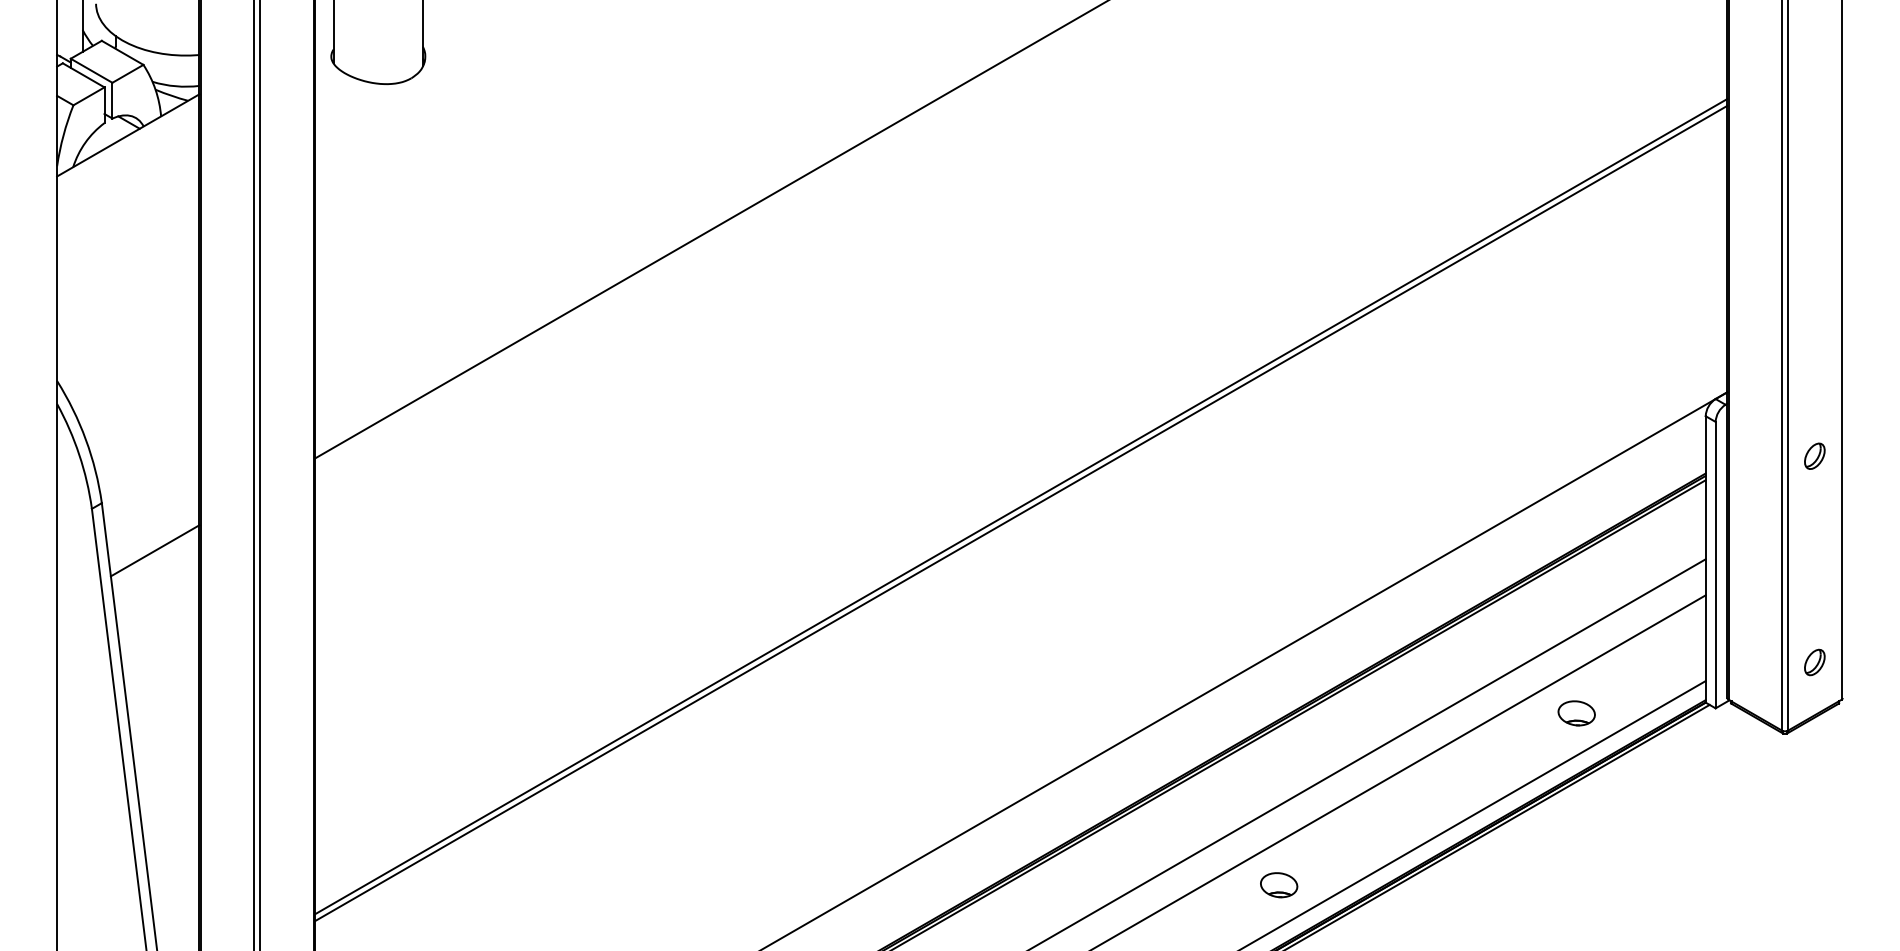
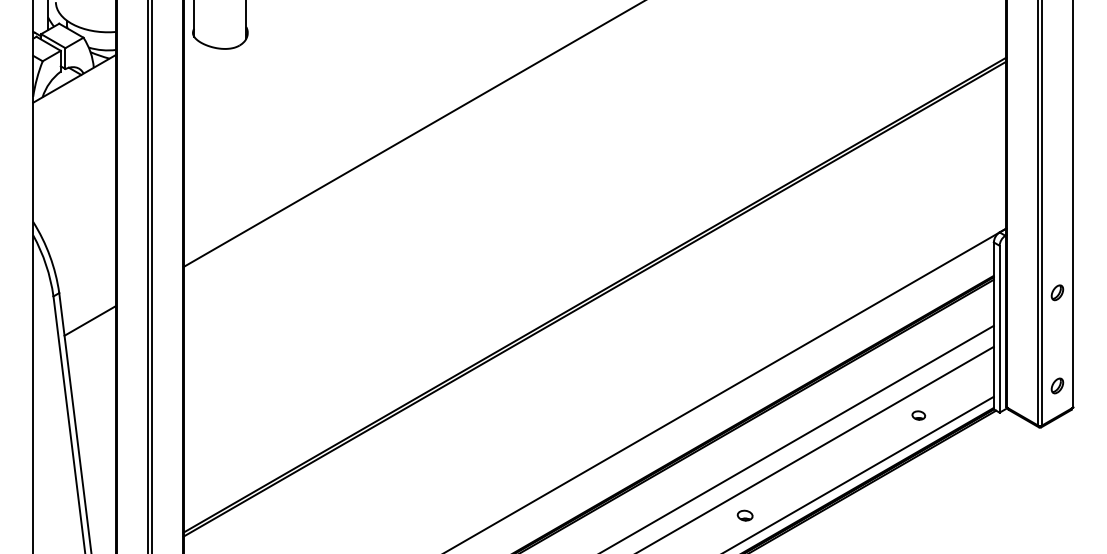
part: (1814, 455) -> (1057, 292), moved
part: (1576, 713) -> (918, 415), size x0.6
part: (1277, 884) -> (744, 515), size x0.7

